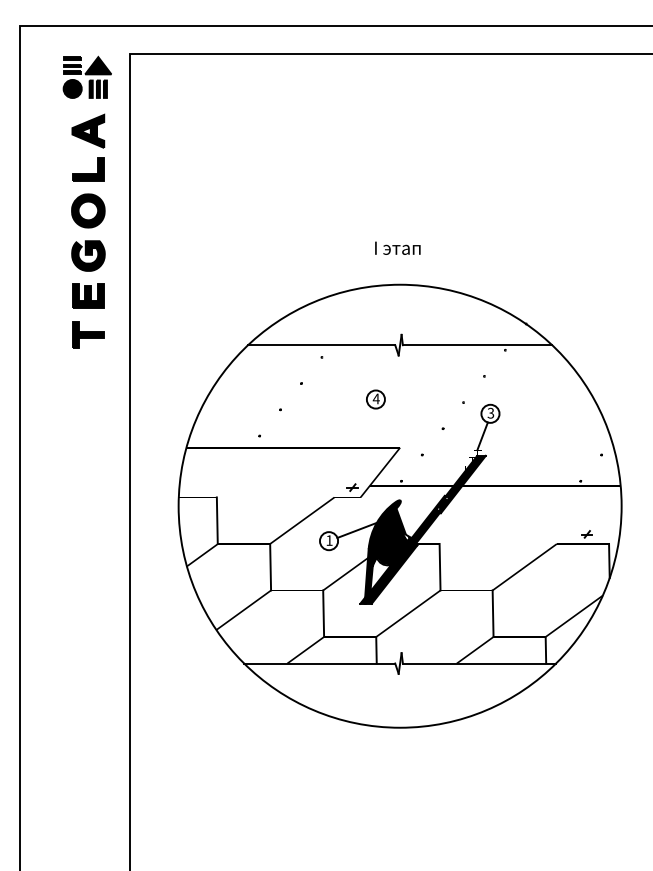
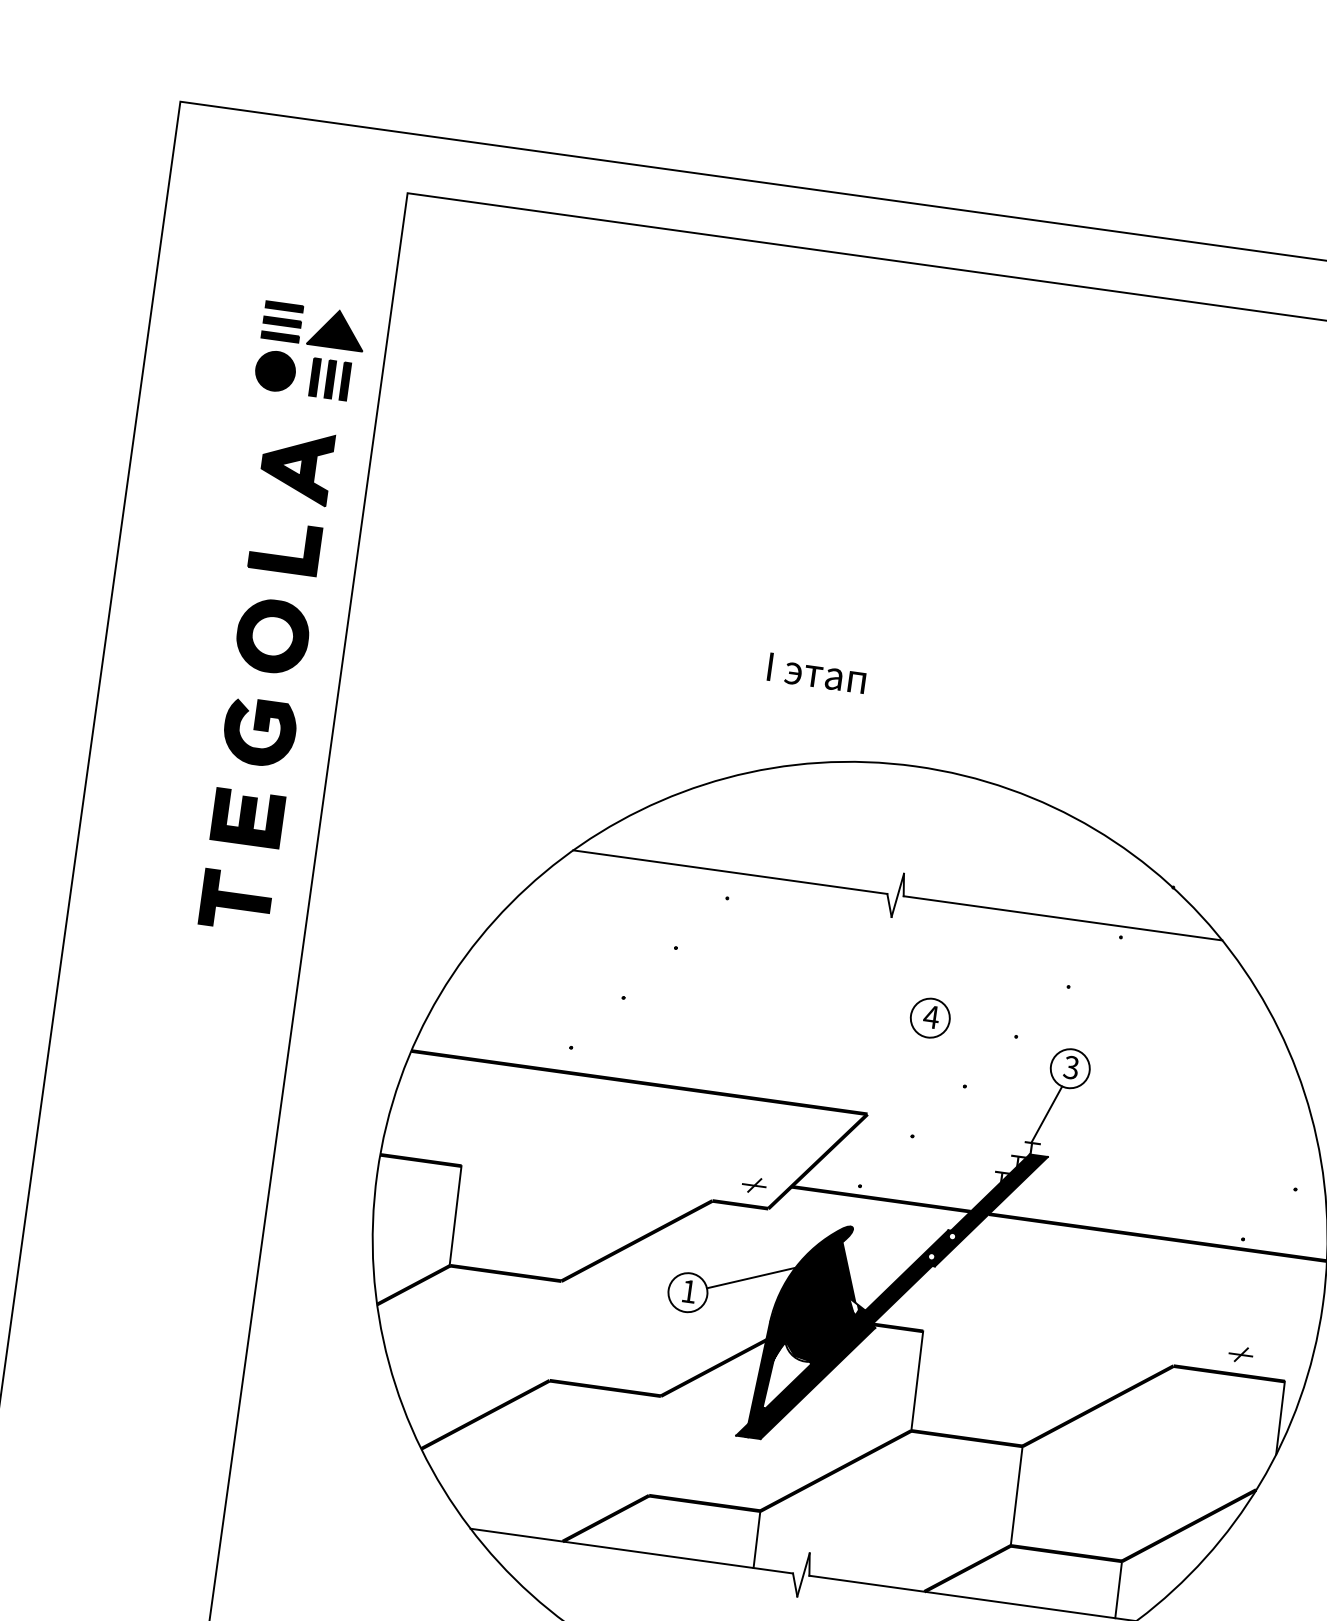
part: (86, 201) -> (271, 615), moved
text: (397, 247) -> (816, 671), moved
part: (375, 399) -> (929, 1017), moved
line: (270, 566) -> (555, 1329), removed
line: (323, 613) -> (654, 1445), removed

